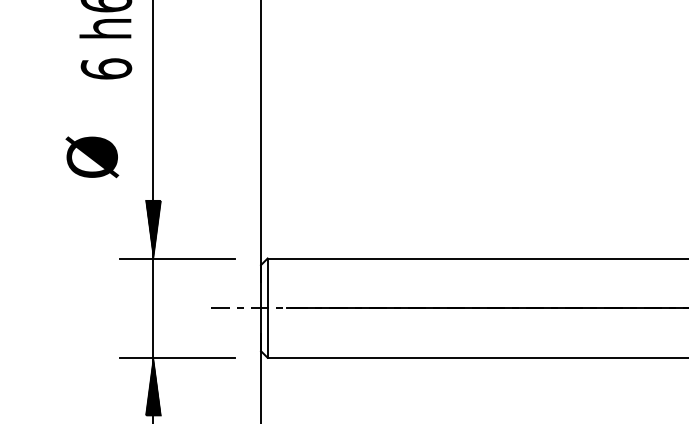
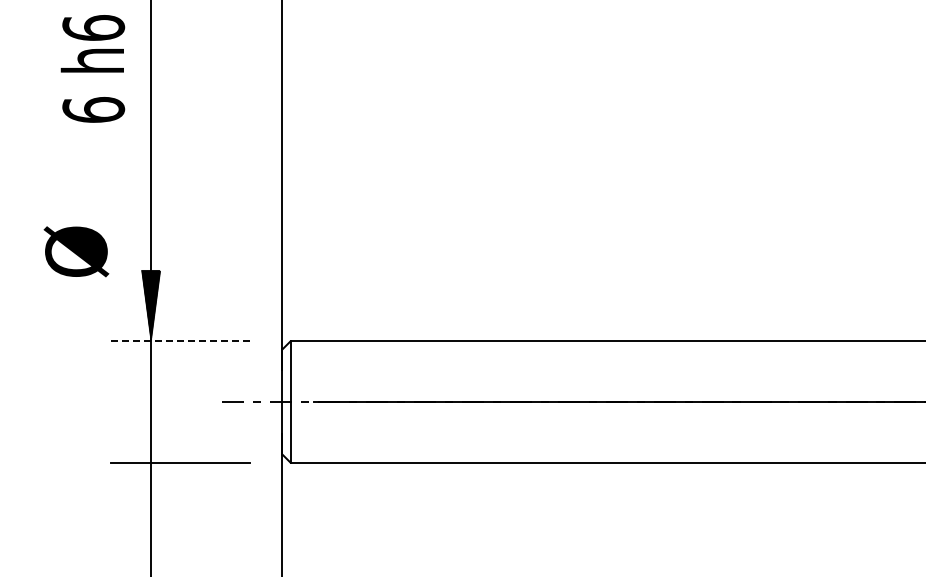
text: (92, 157) -> (76, 251), moved
line: (177, 258) -> (180, 341), solid -> dashed
hatch: (152, 387) -> (150, 498), removed

